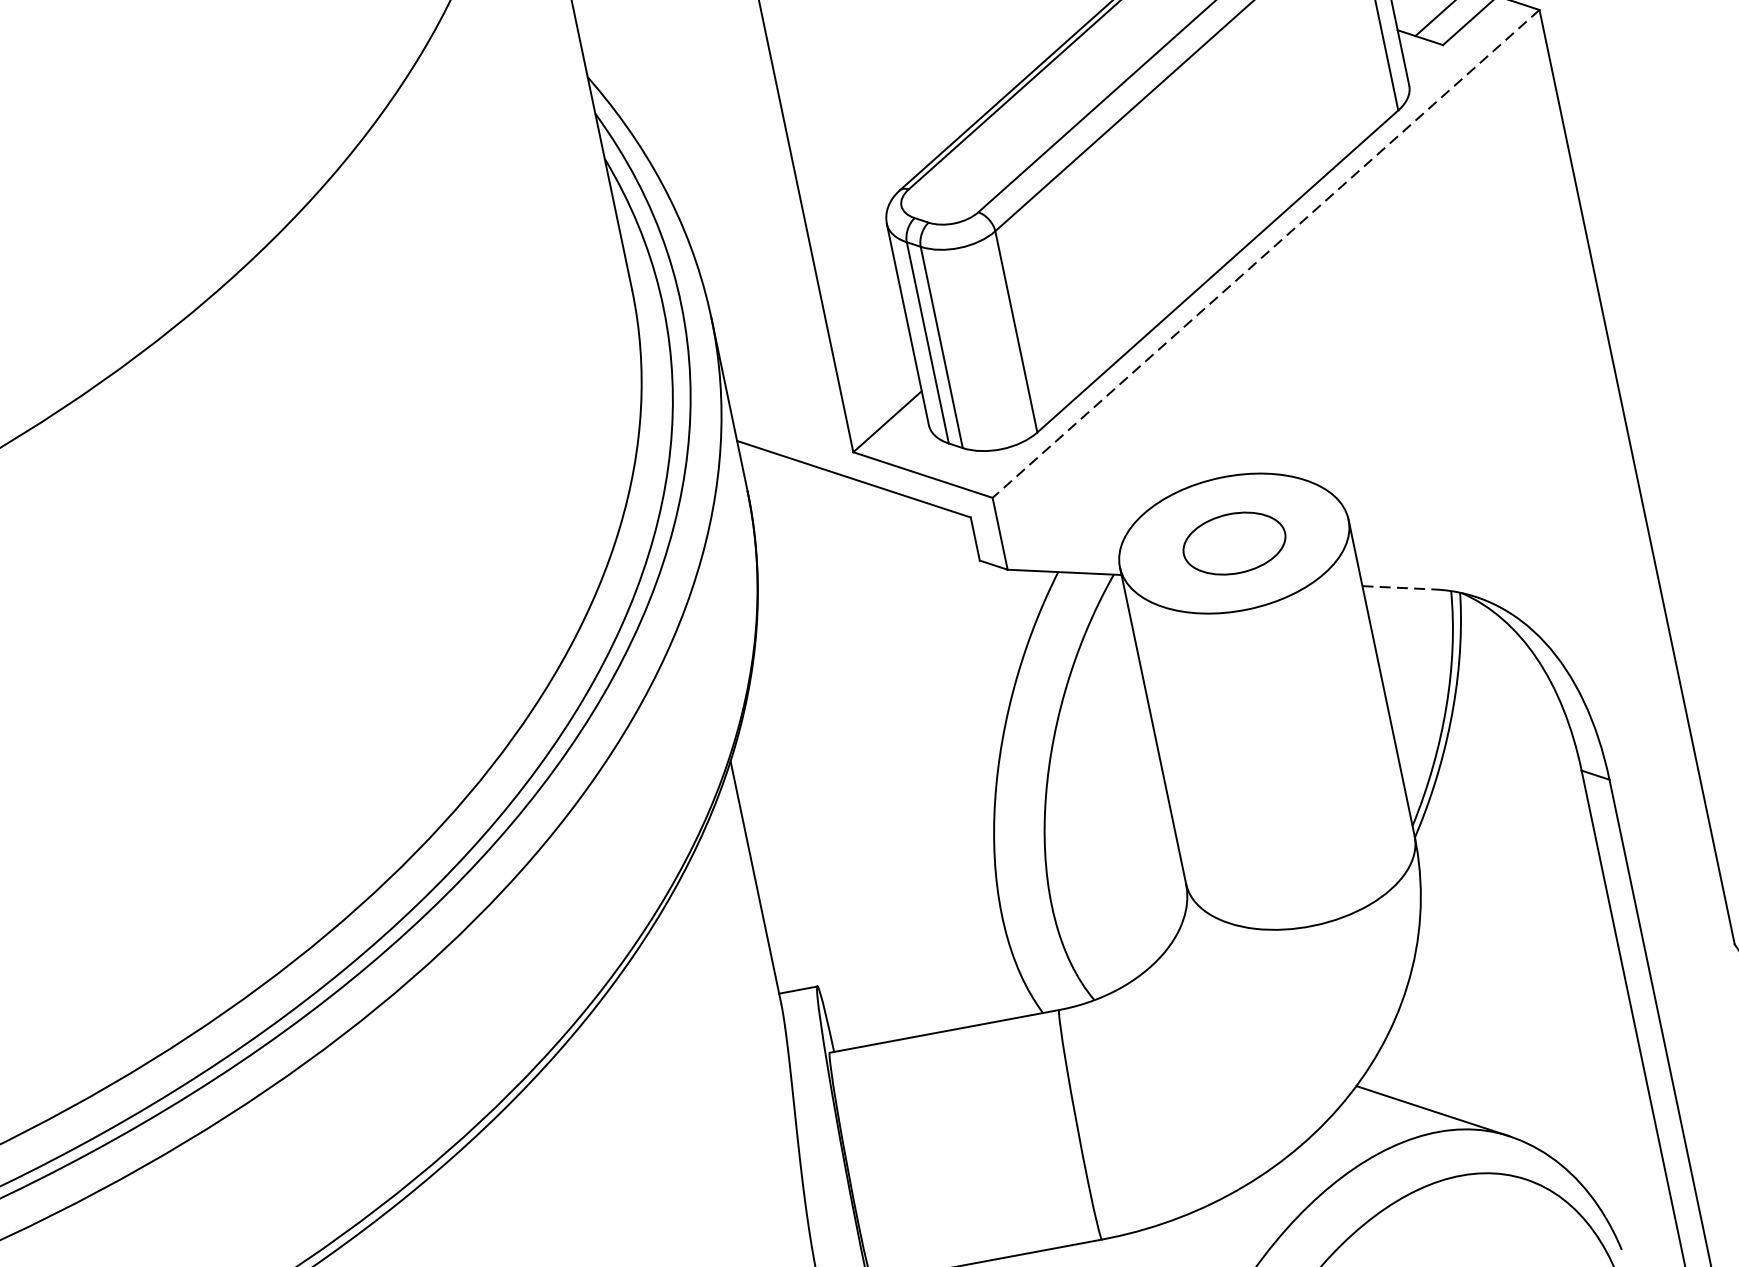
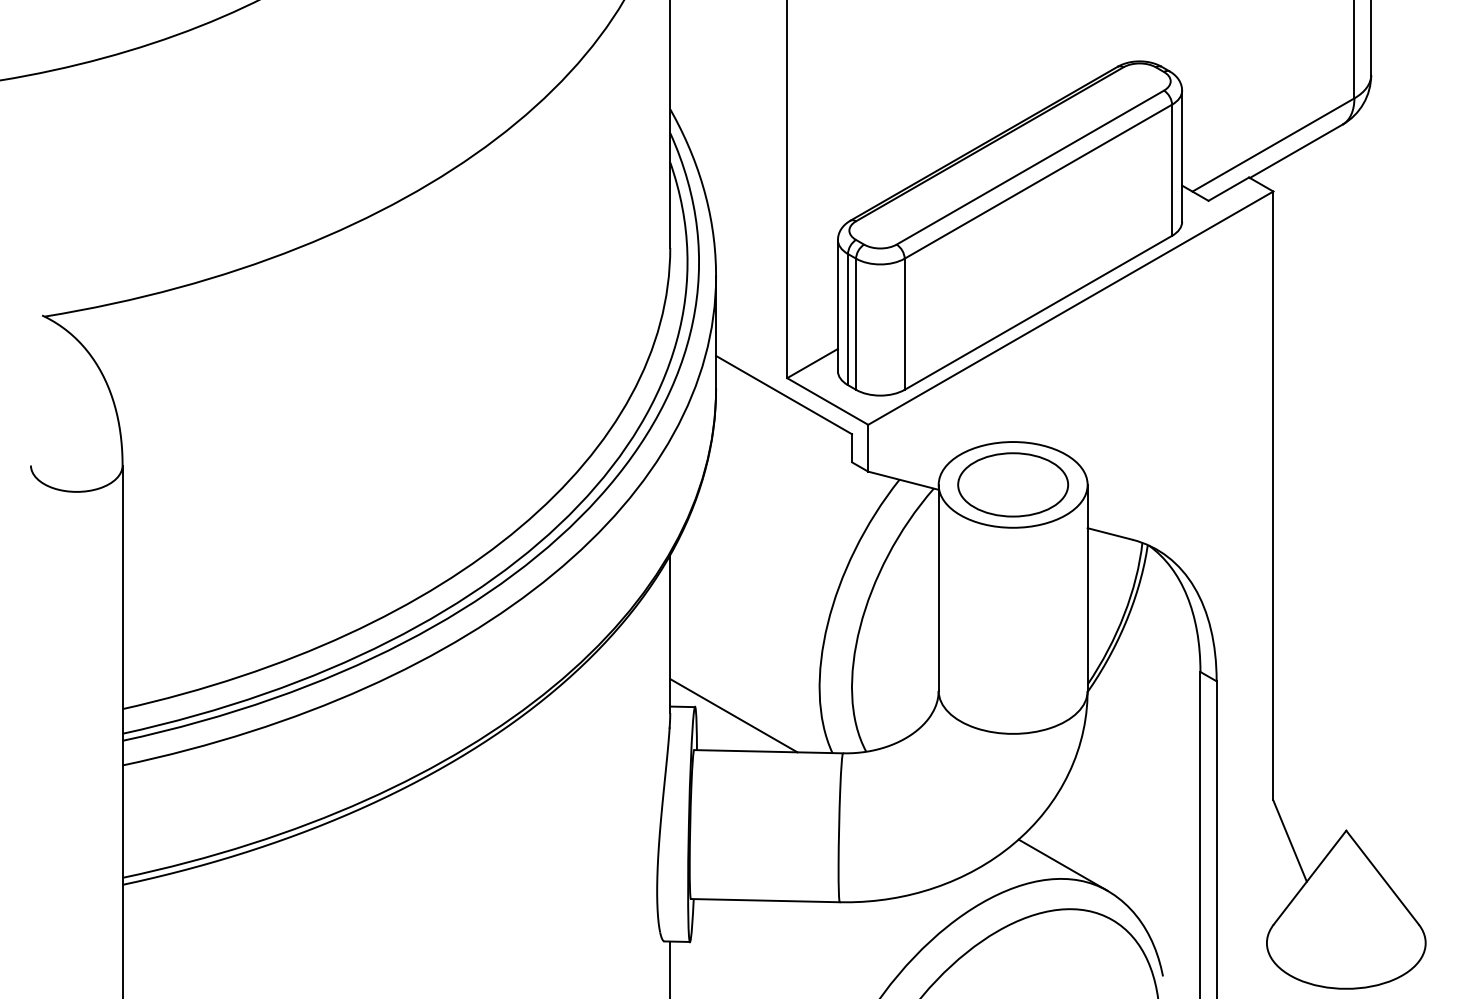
line: (1265, 254) -> (1070, 308), dashed -> solid
part: (1234, 542) -> (1013, 484), size x1.67
line: (1399, 588) -> (1110, 534), dashed -> solid
line: (879, 987) -> (733, 715), added

